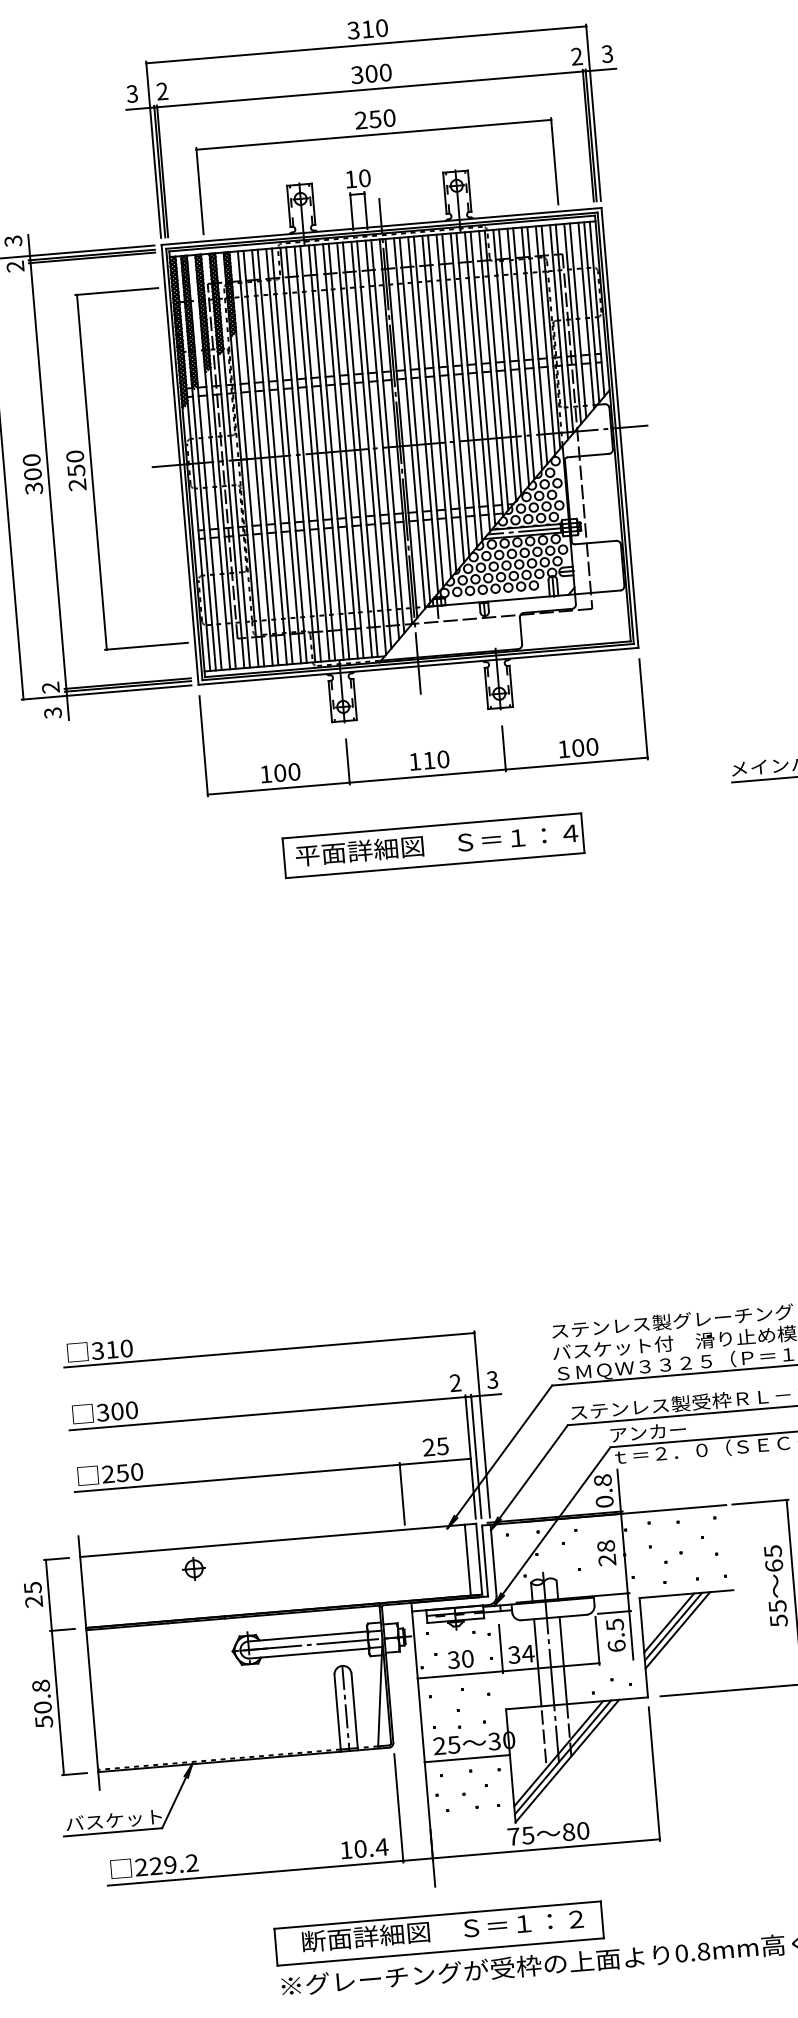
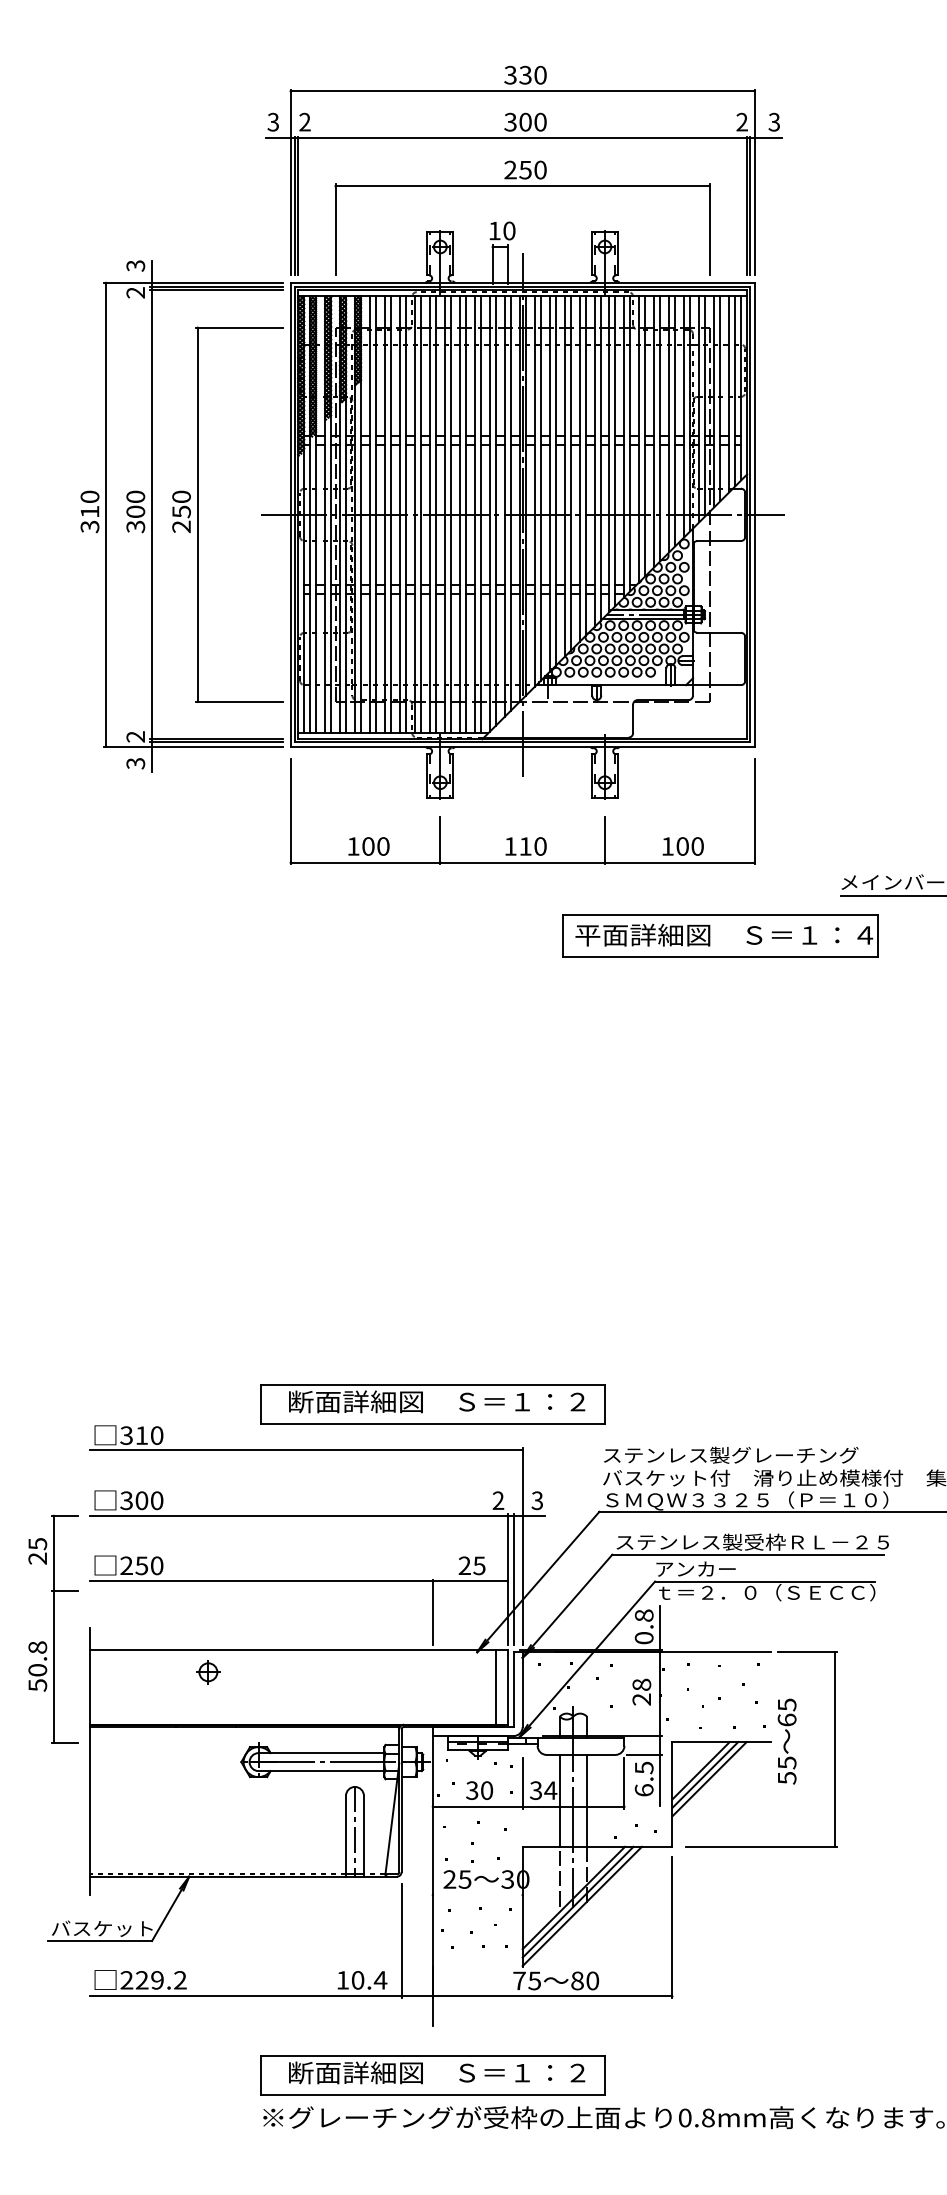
text: (367, 28) -> (525, 74), 310 -> 330
part: (433, 845) -> (720, 935), moved
part: (385, 1297) -> (432, 1404), added
text: (775, 1586) -> (786, 1741), moved
part: (54, 1666) -> (53, 1628), moved
line: (467, 1759) -> (477, 1895), removed

